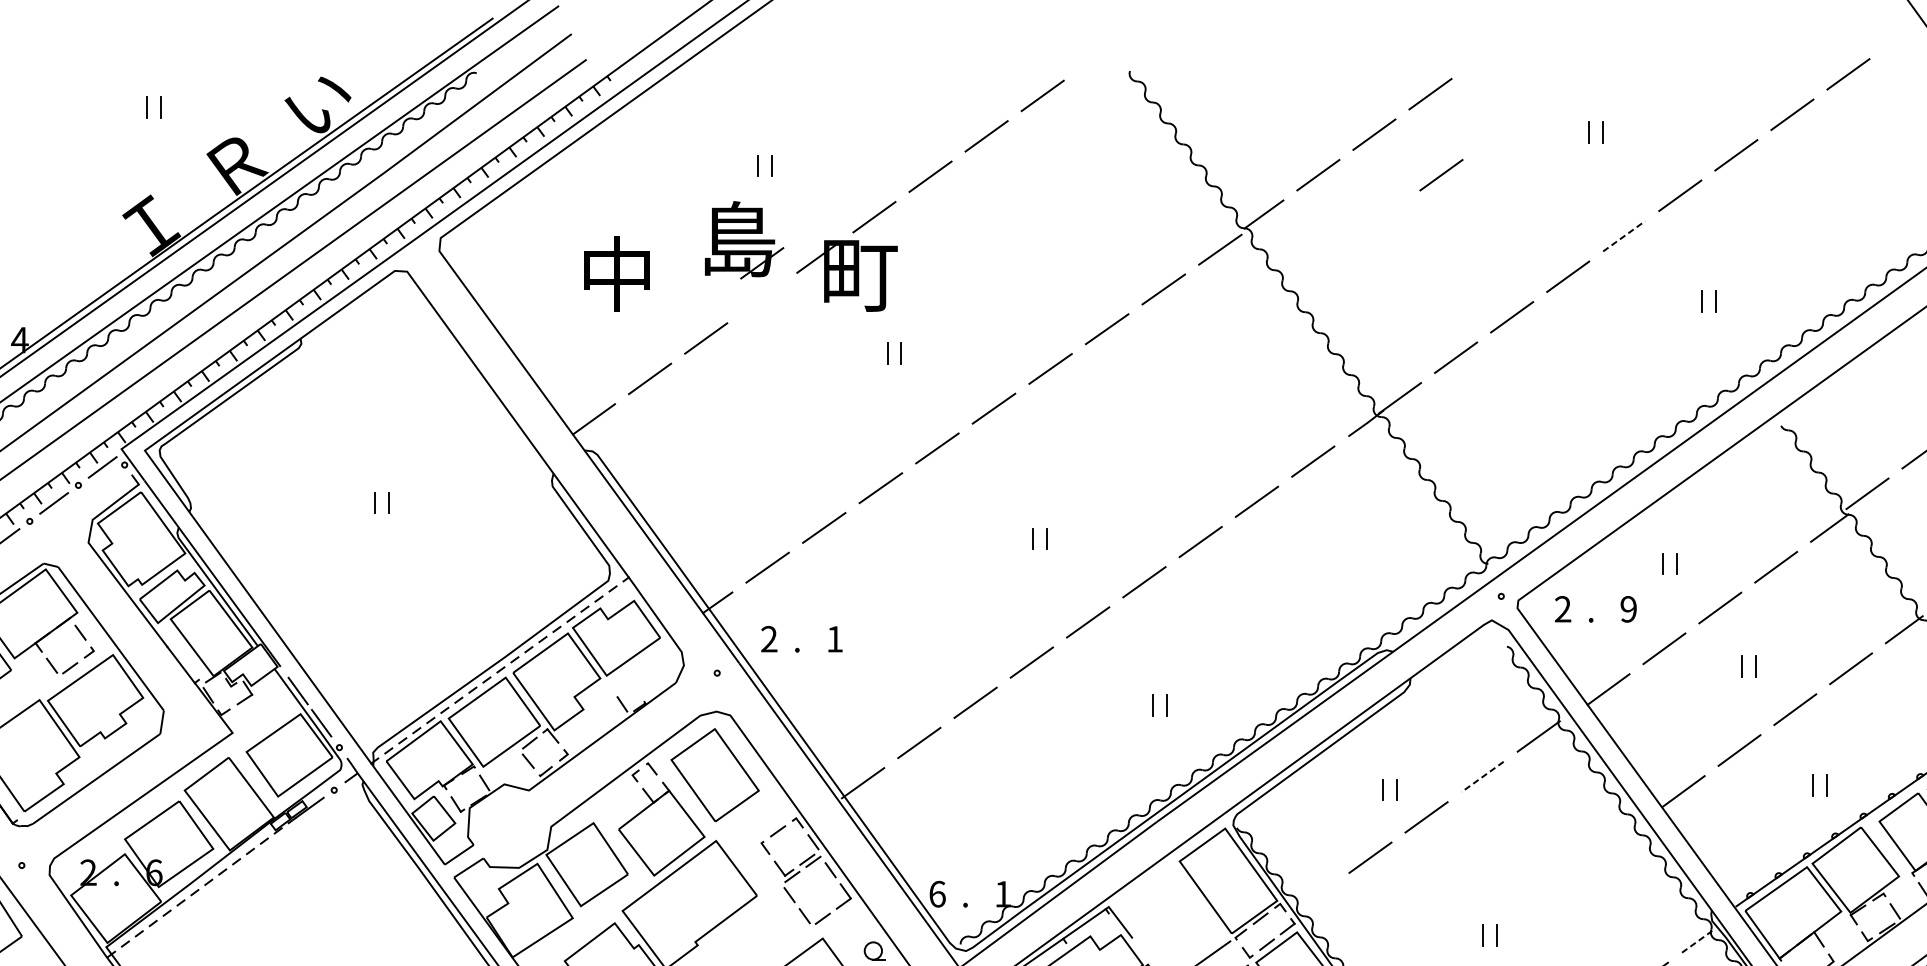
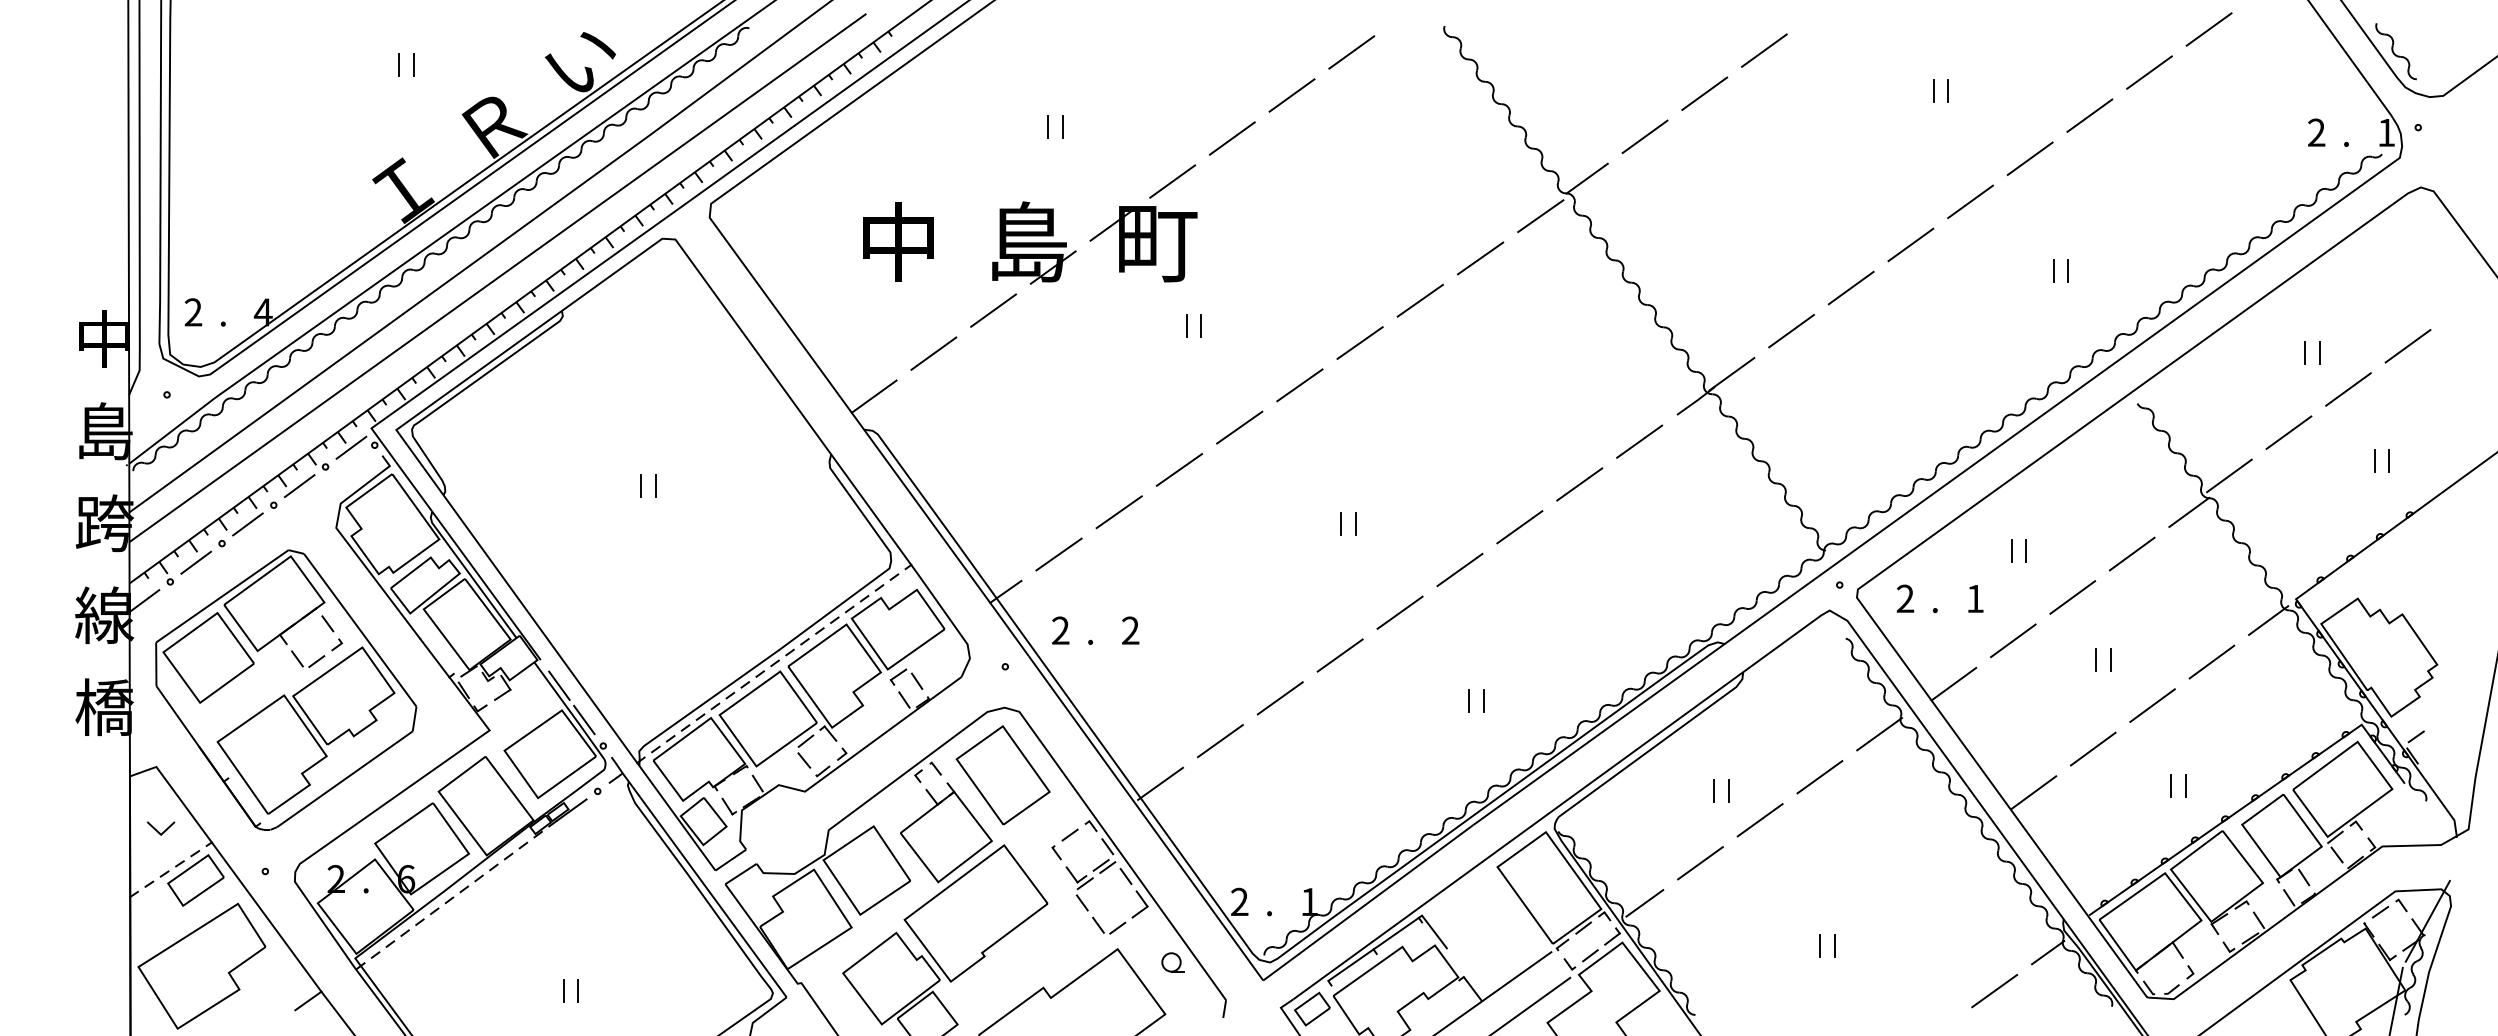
line: (1440, 174) -> (1775, 136), removed
line: (1624, 235) -> (1970, 201), dashed -> solid
part: (744, 239) -> (1034, 242), moved
text: (1627, 609) -> (1974, 598), 9 -> 1
text: (834, 639) -> (1130, 630), 1 -> 2
part: (629, 682) -> (912, 676), added
line: (1482, 777) -> (1819, 777), dashed -> solid
text: (937, 893) -> (1239, 901), 6 -> 2
line: (1317, 895) -> (1644, 903), added
line: (1697, 941) -> (2048, 952), dashed -> solid

